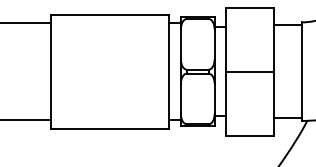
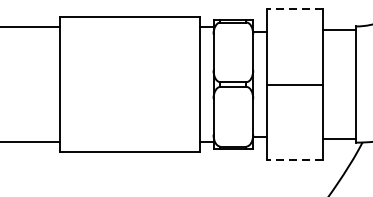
line: (250, 7) -> (295, 8), solid -> dashed
line: (250, 135) -> (295, 159), solid -> dashed

